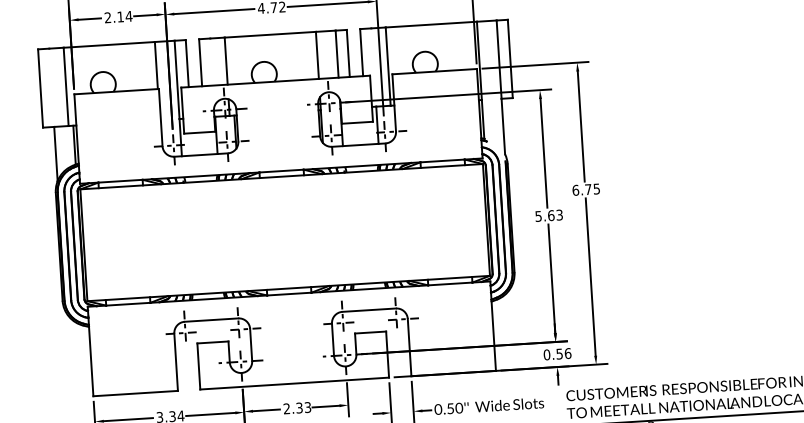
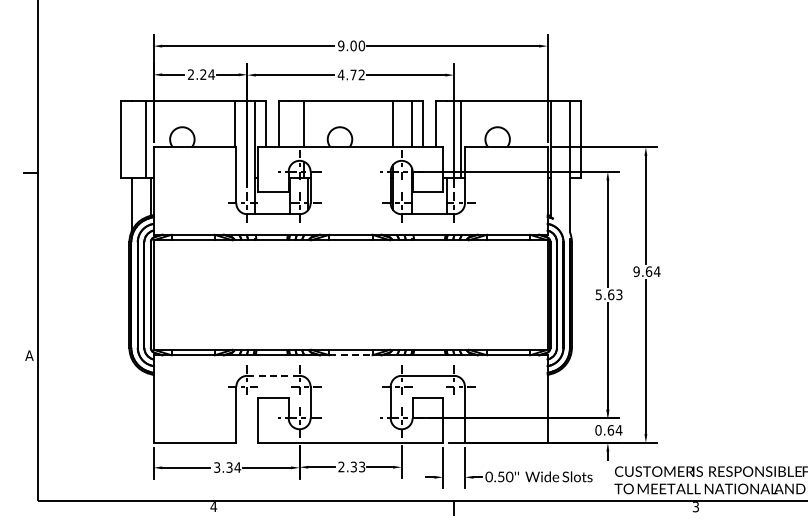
text: (120, 16) -> (203, 74), 2.14 -> 2.24
text: (585, 189) -> (646, 271), 6.75 -> 9.64
line: (288, 294) -> (350, 355), solid -> dashed
line: (211, 319) -> (273, 375), solid -> dashed
text: (563, 354) -> (614, 430), 0.56 -> 0.64

